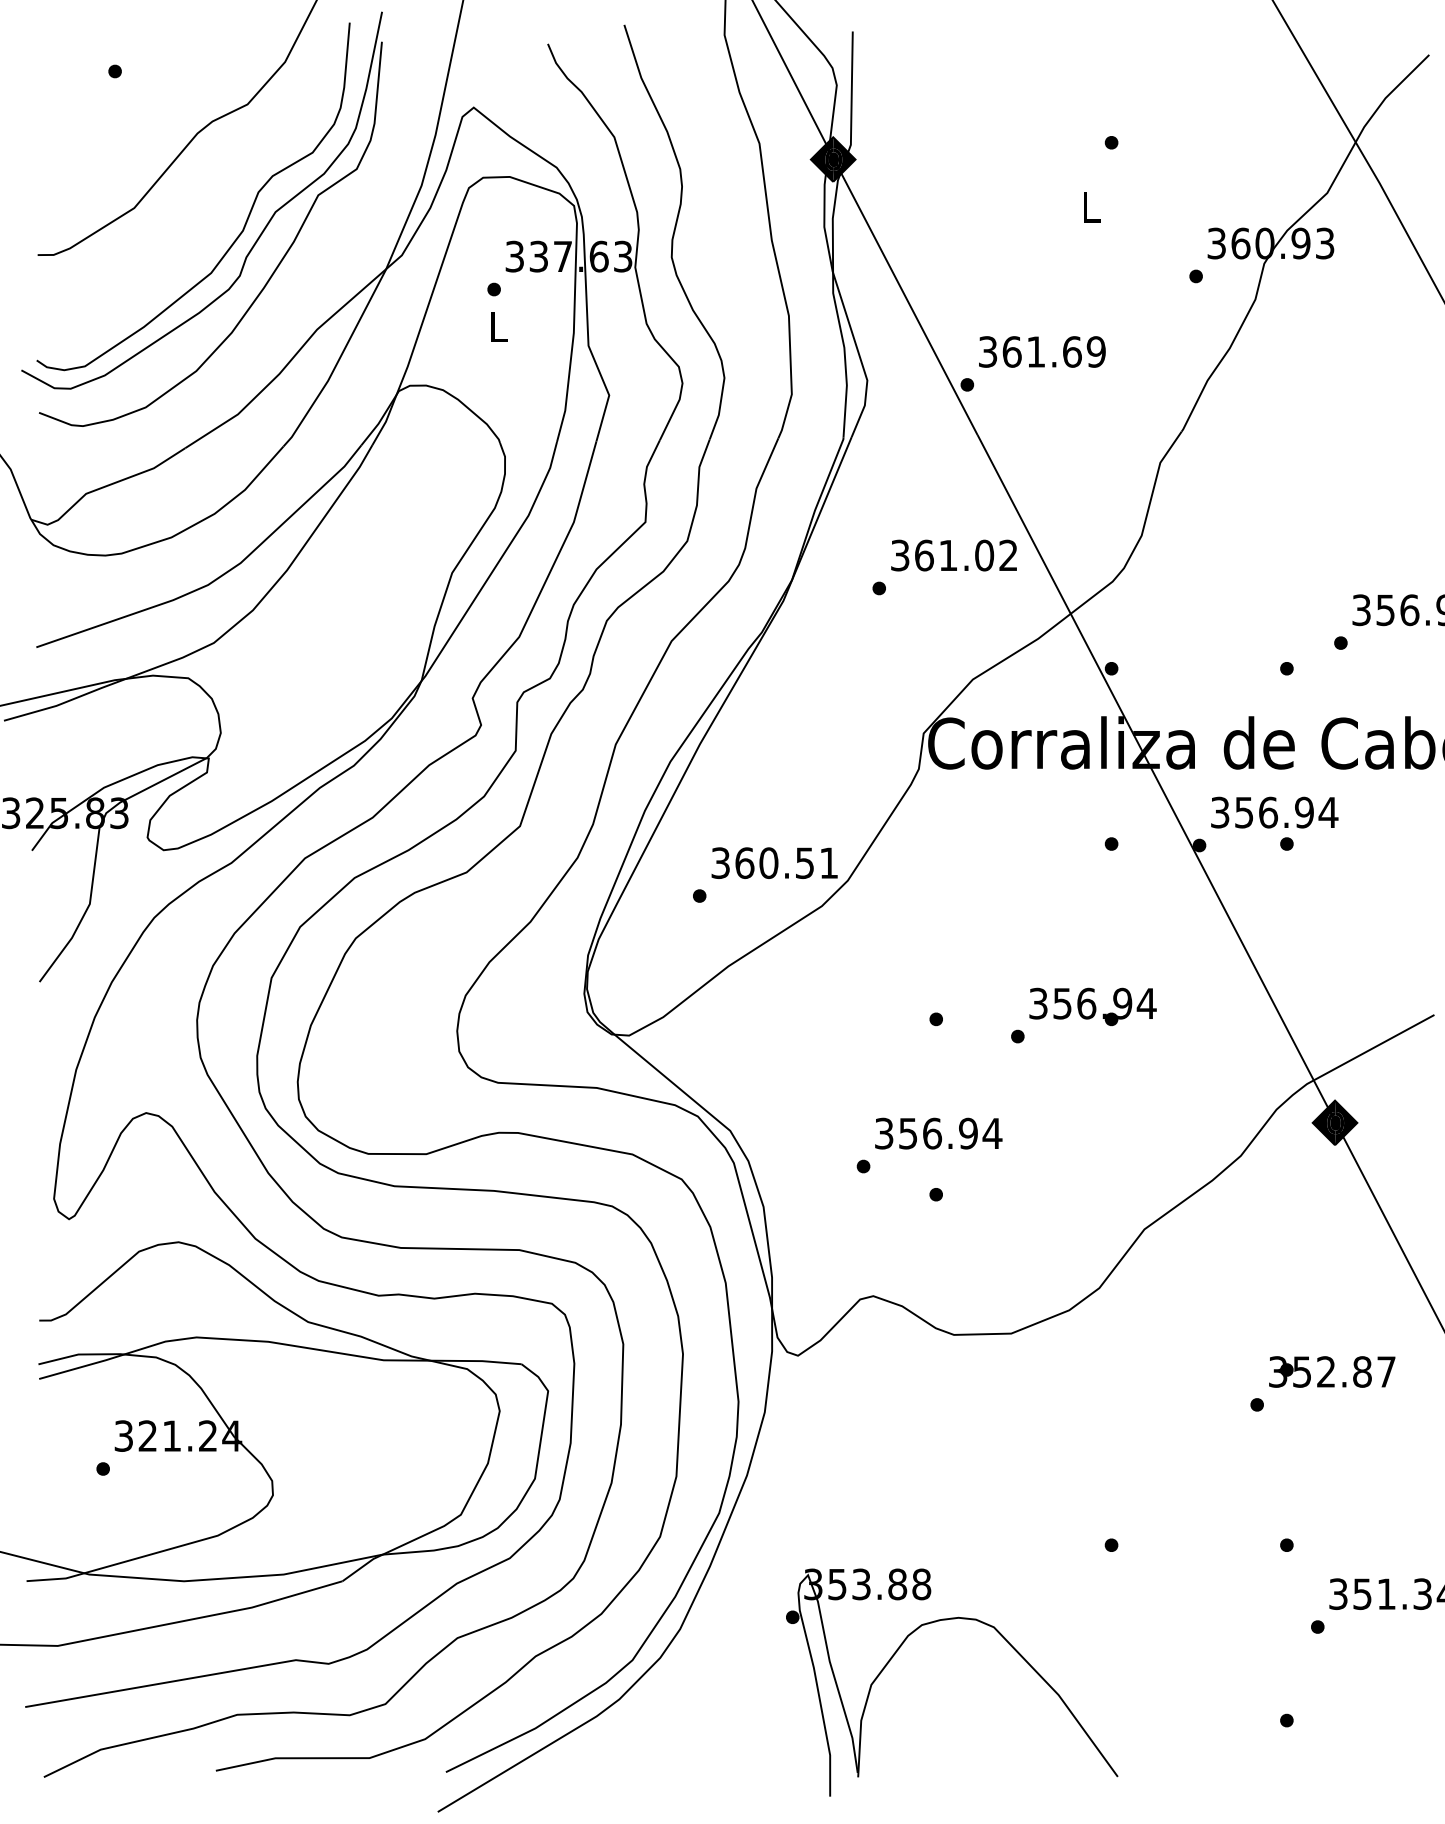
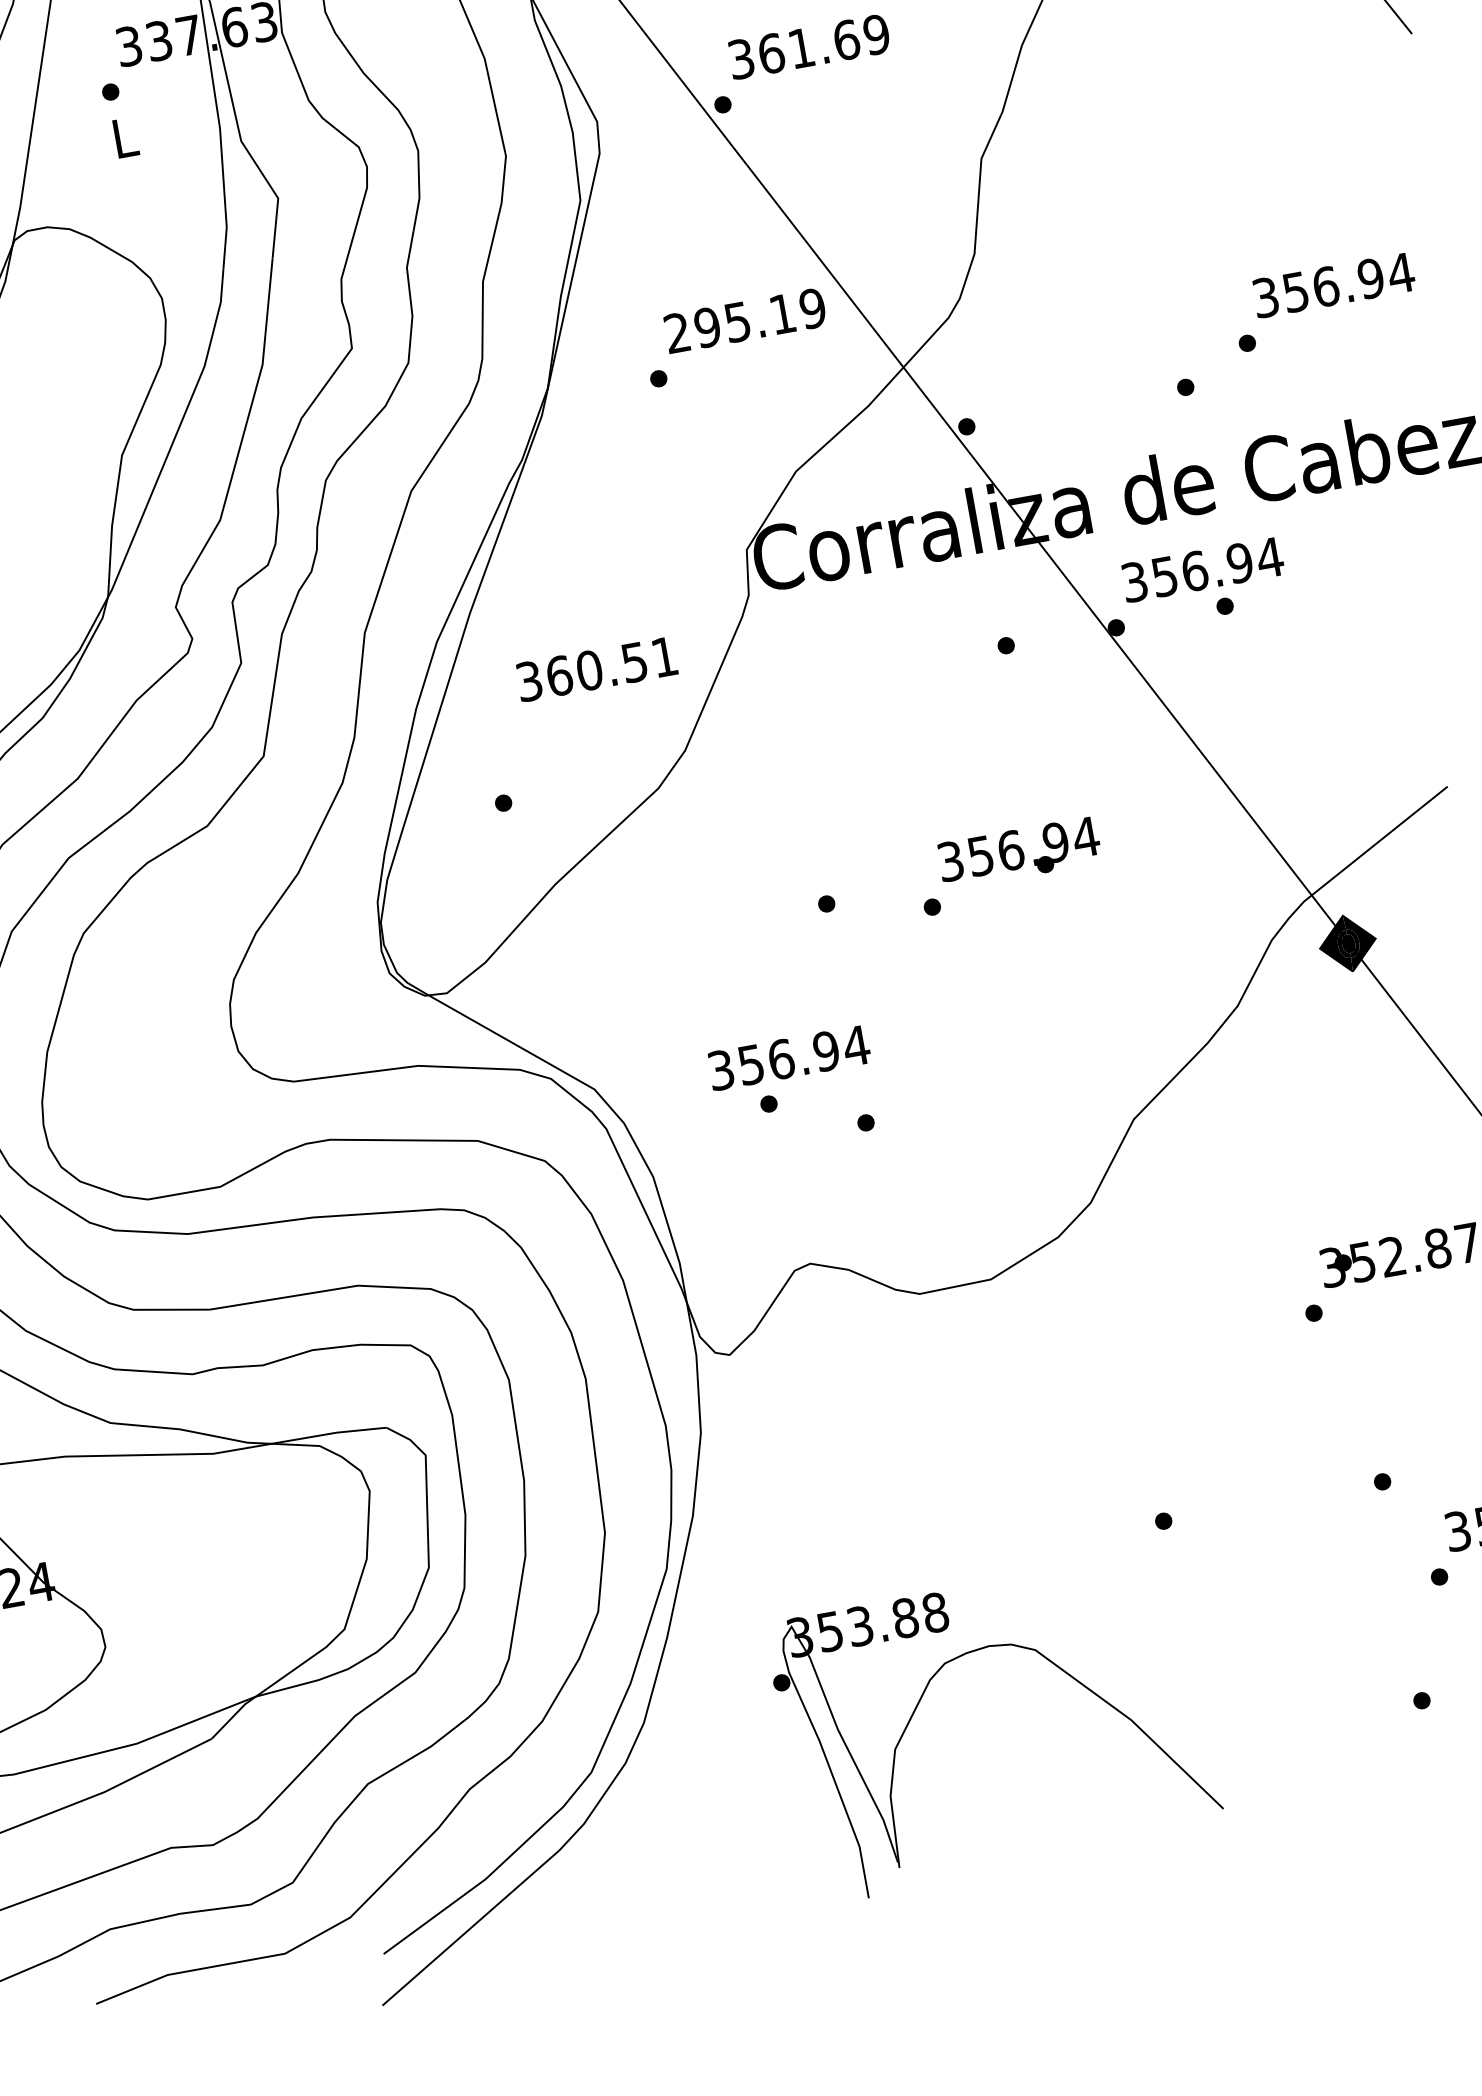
text: (954, 555) -> (745, 320), 361.02 -> 295.19
text: (774, 862) -> (596, 668), moved
text: (938, 1133) -> (788, 1057), moved

